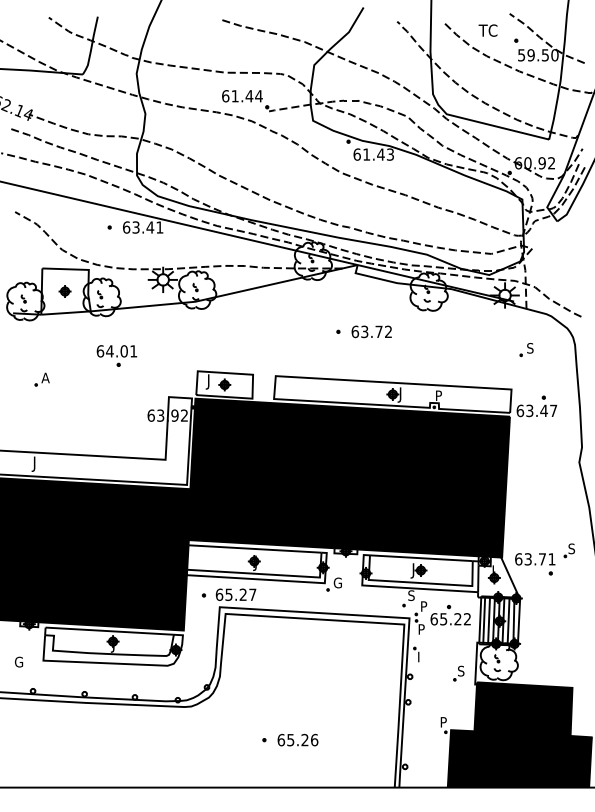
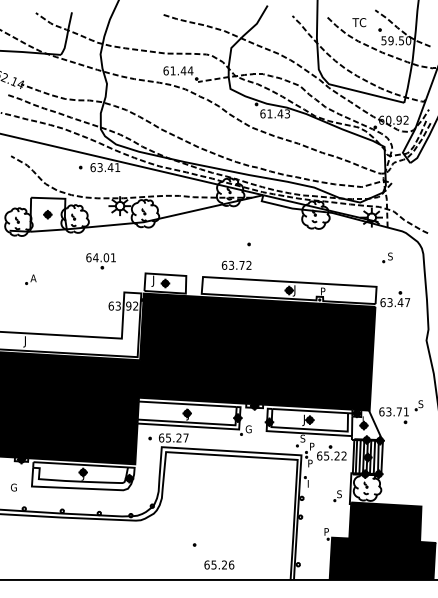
text: (371, 330) -> (236, 264), moved
part: (116, 356) -> (100, 261), moved
text: (298, 739) -> (219, 564), moved

